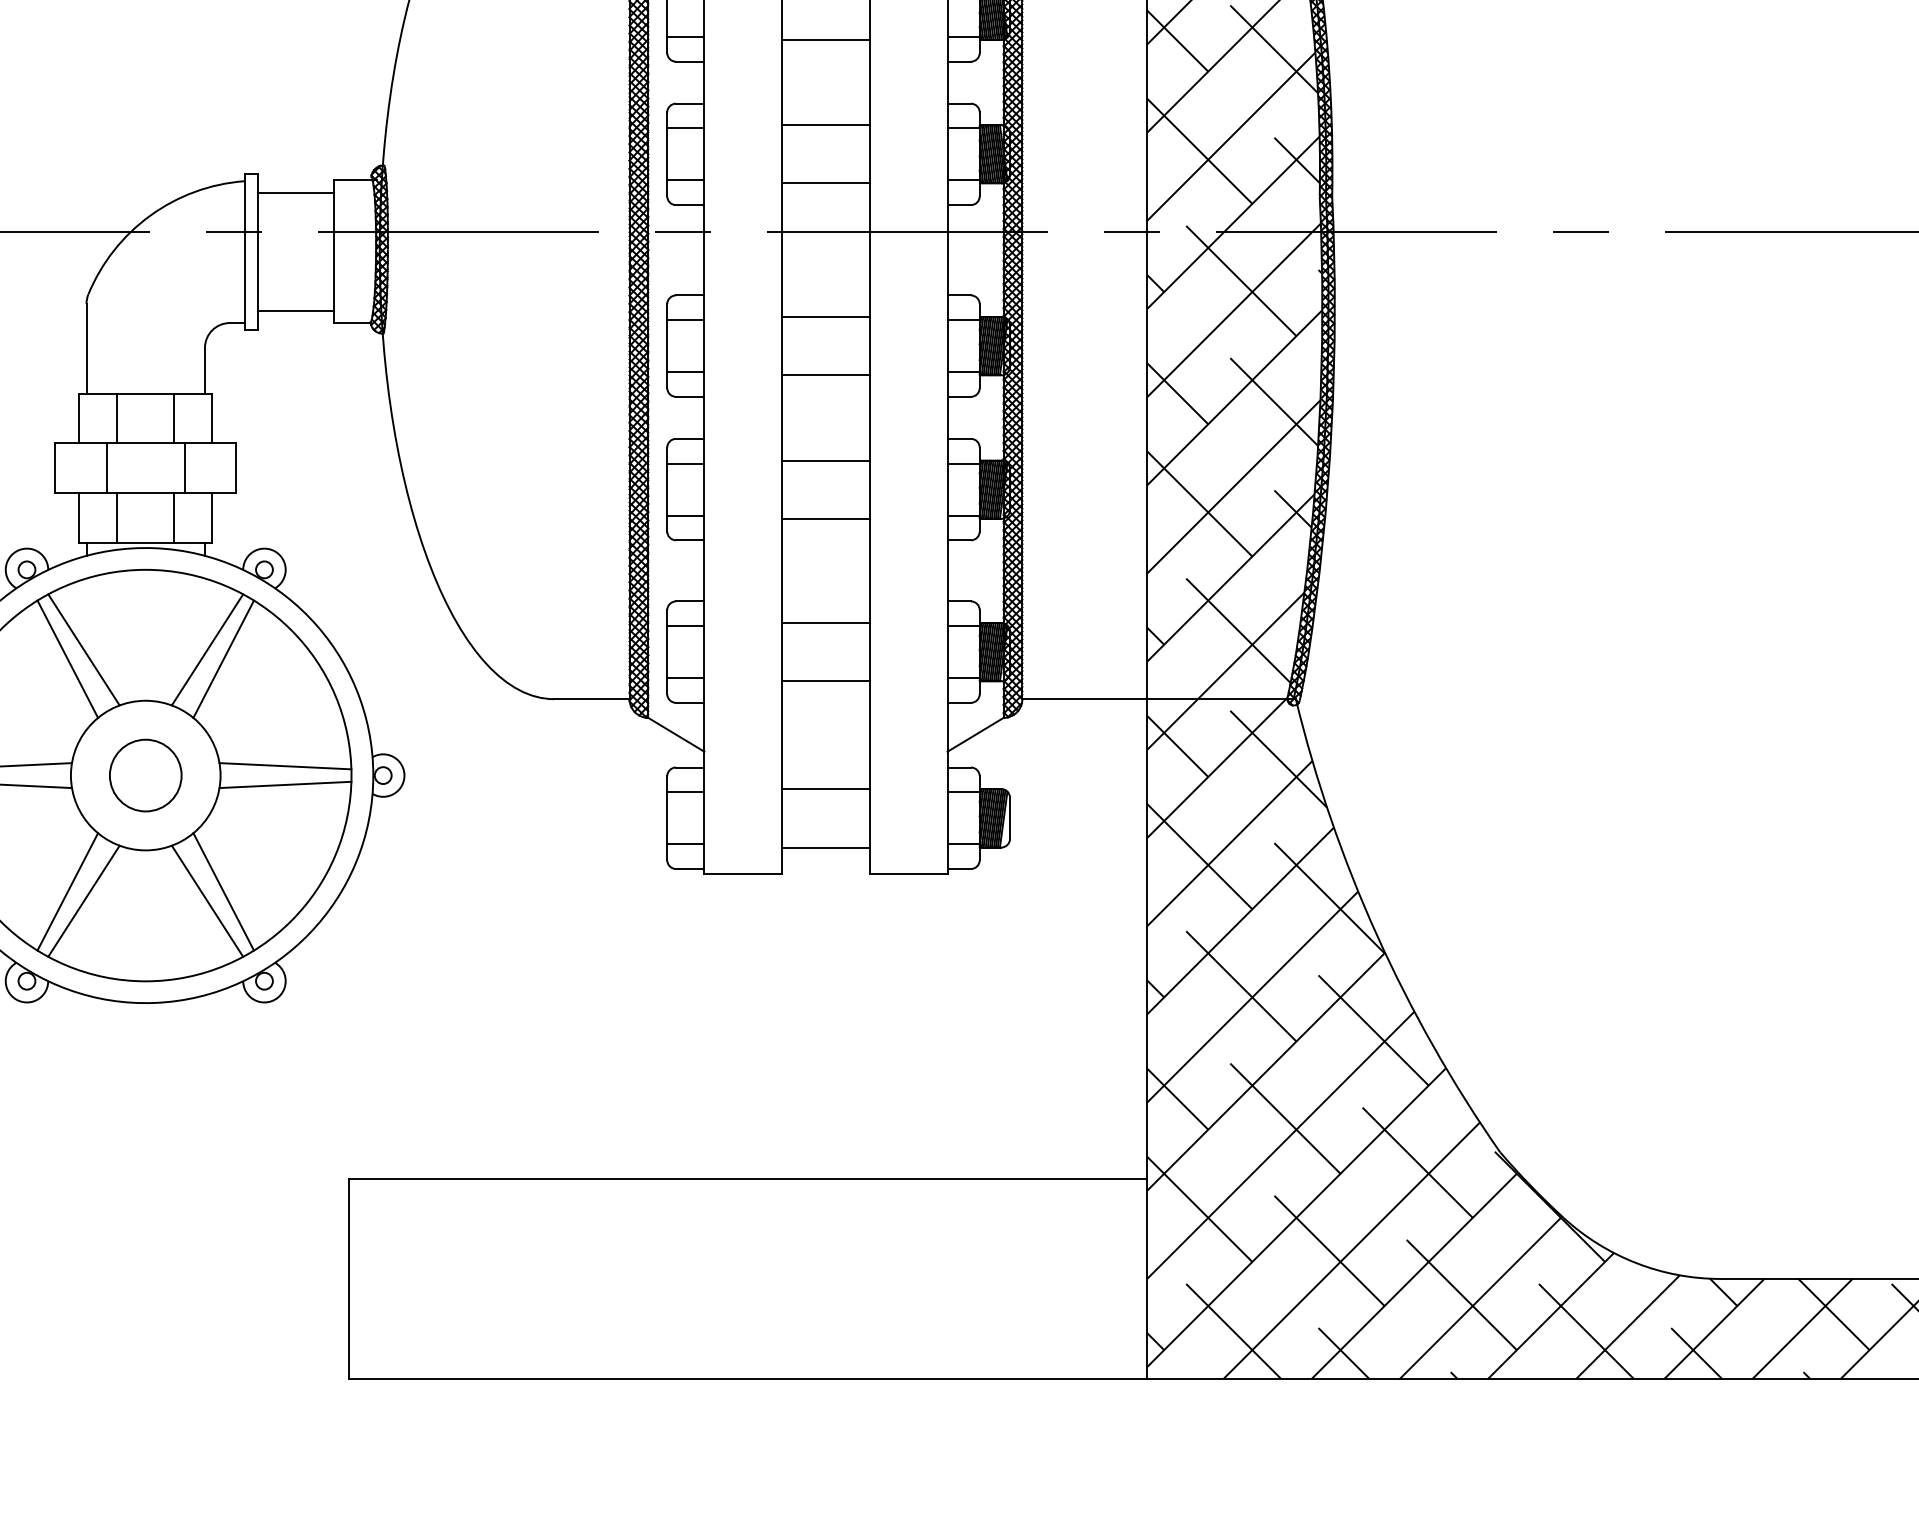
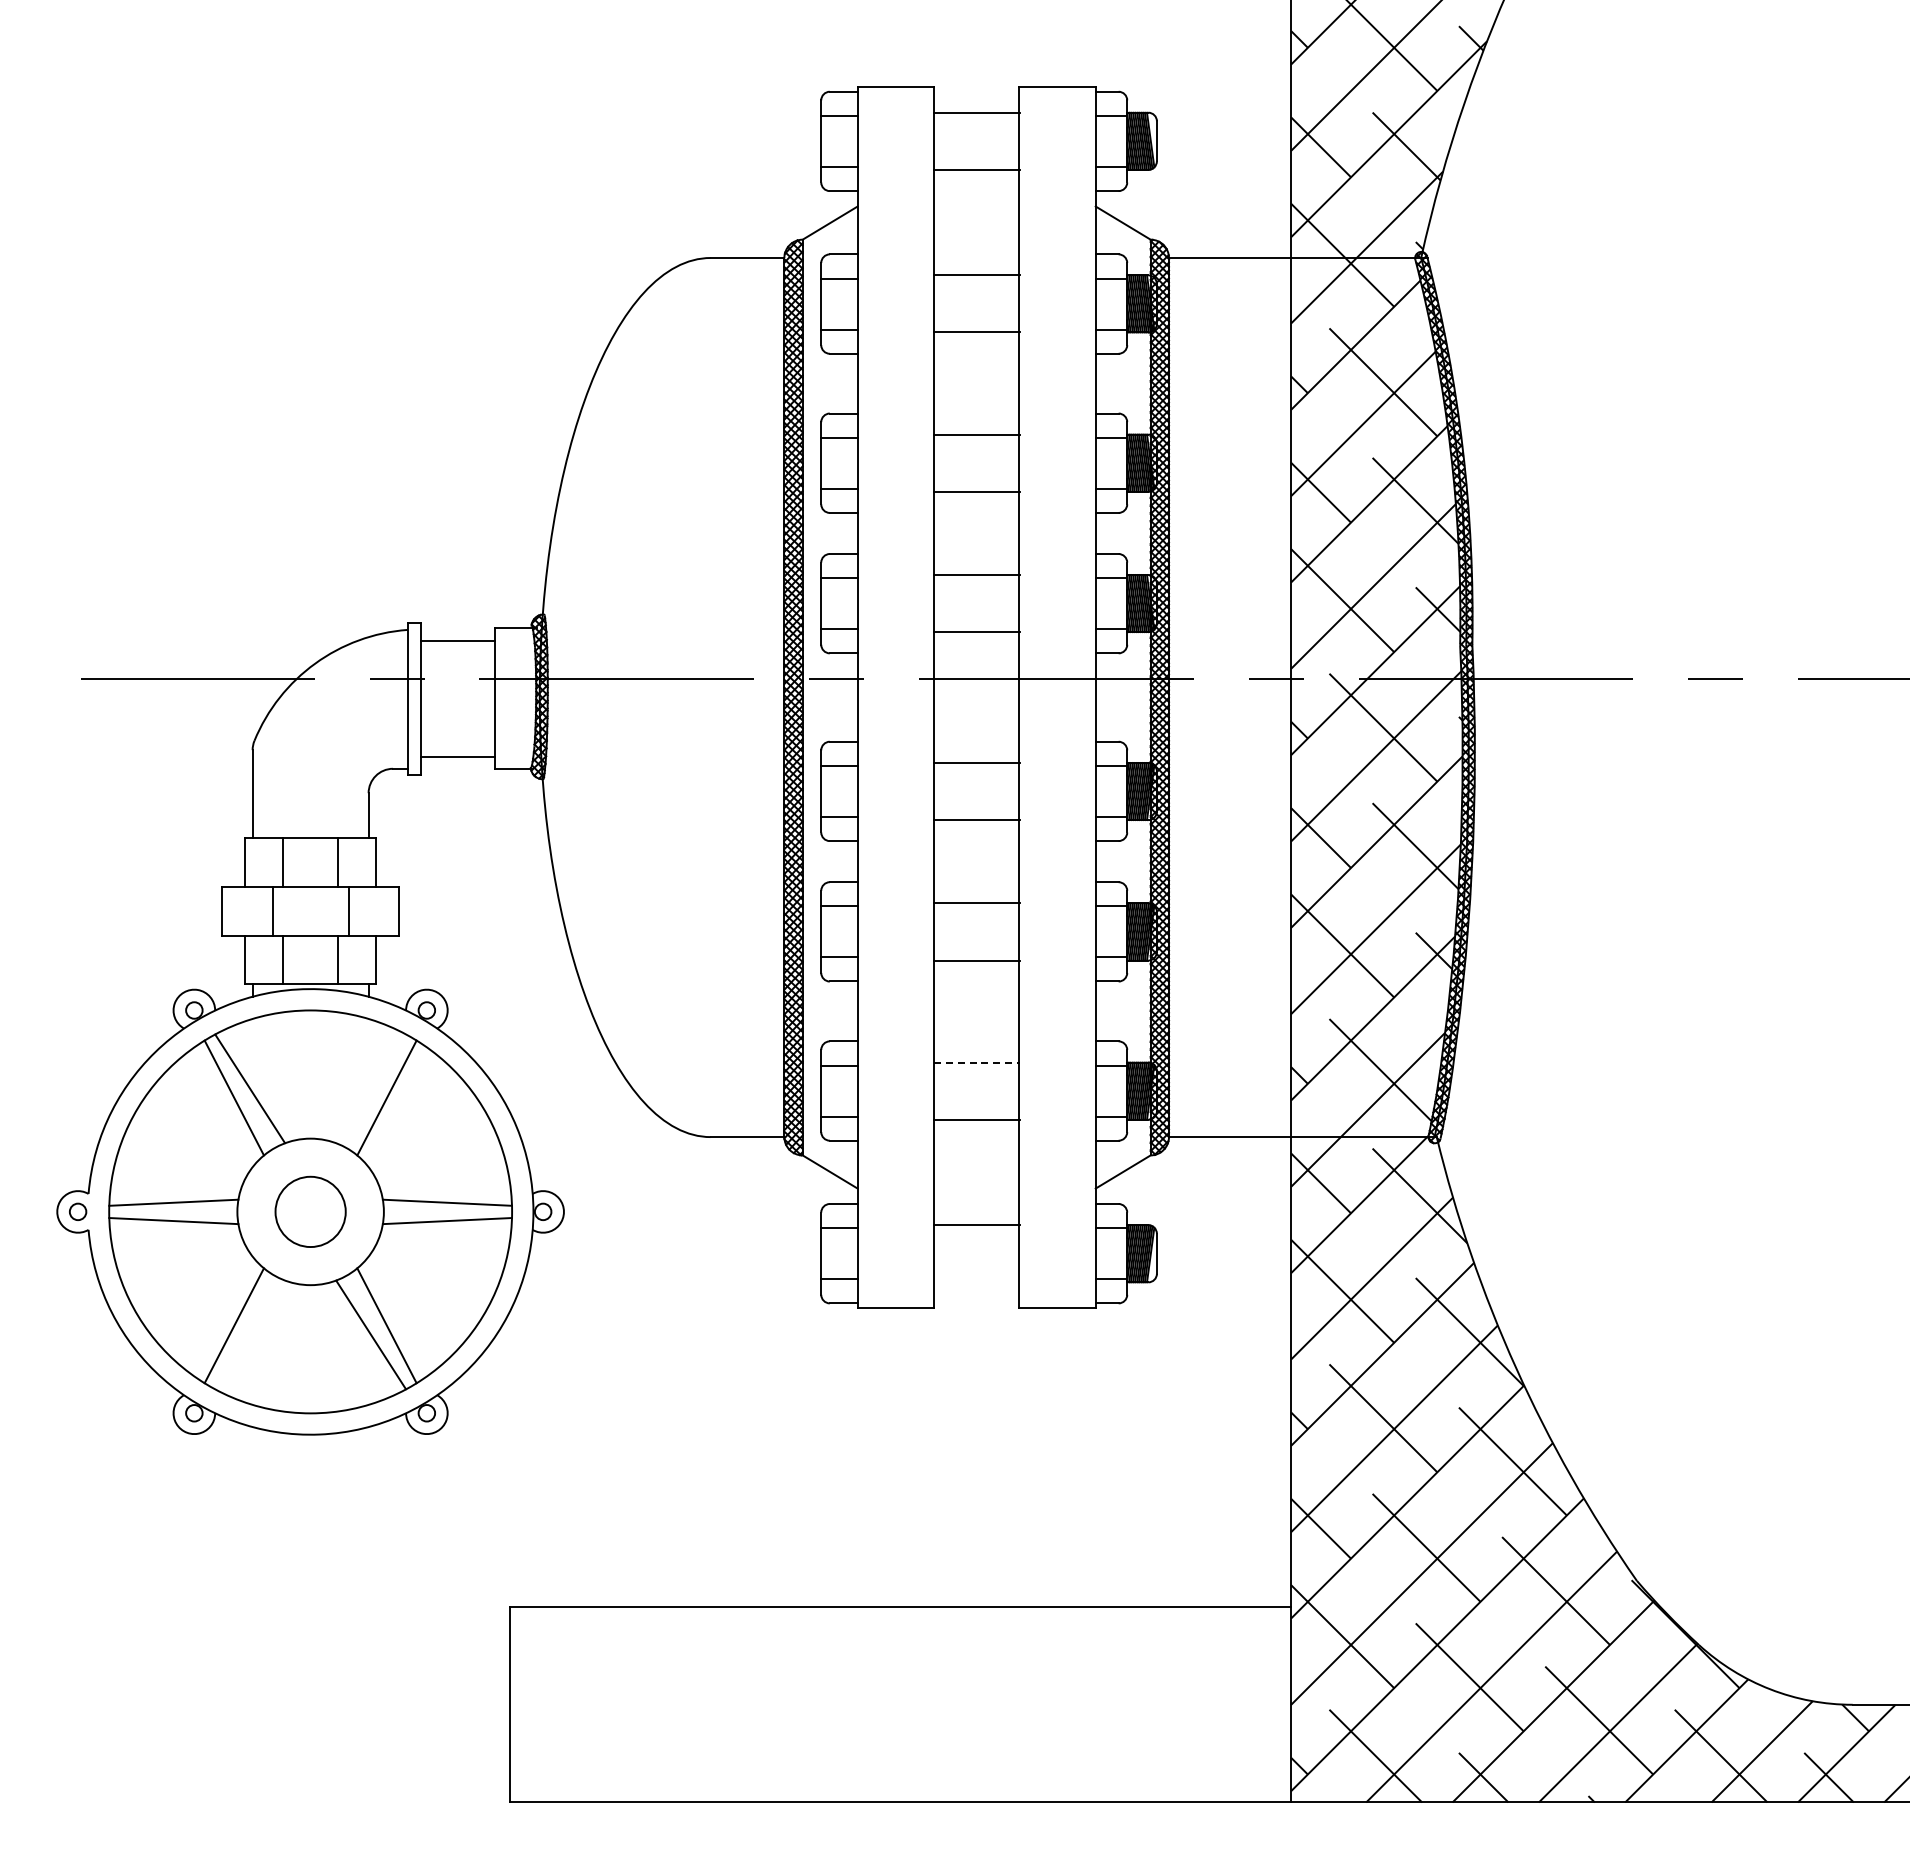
line: (825, 622) -> (976, 1062), solid -> dashed
line: (207, 649) -> (371, 1088), removed
line: (825, 847) -> (976, 1282), removed
line: (84, 900) -> (250, 1334), removed

